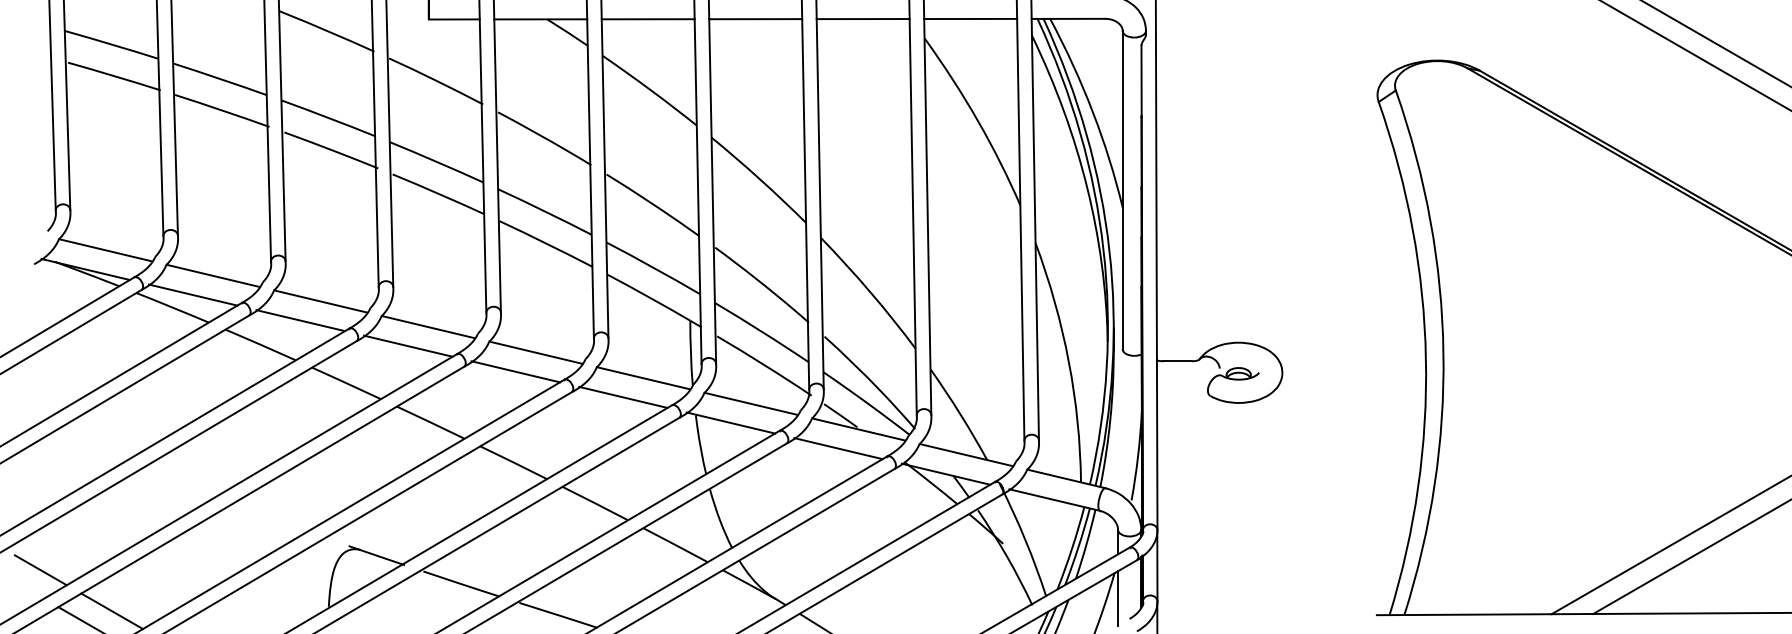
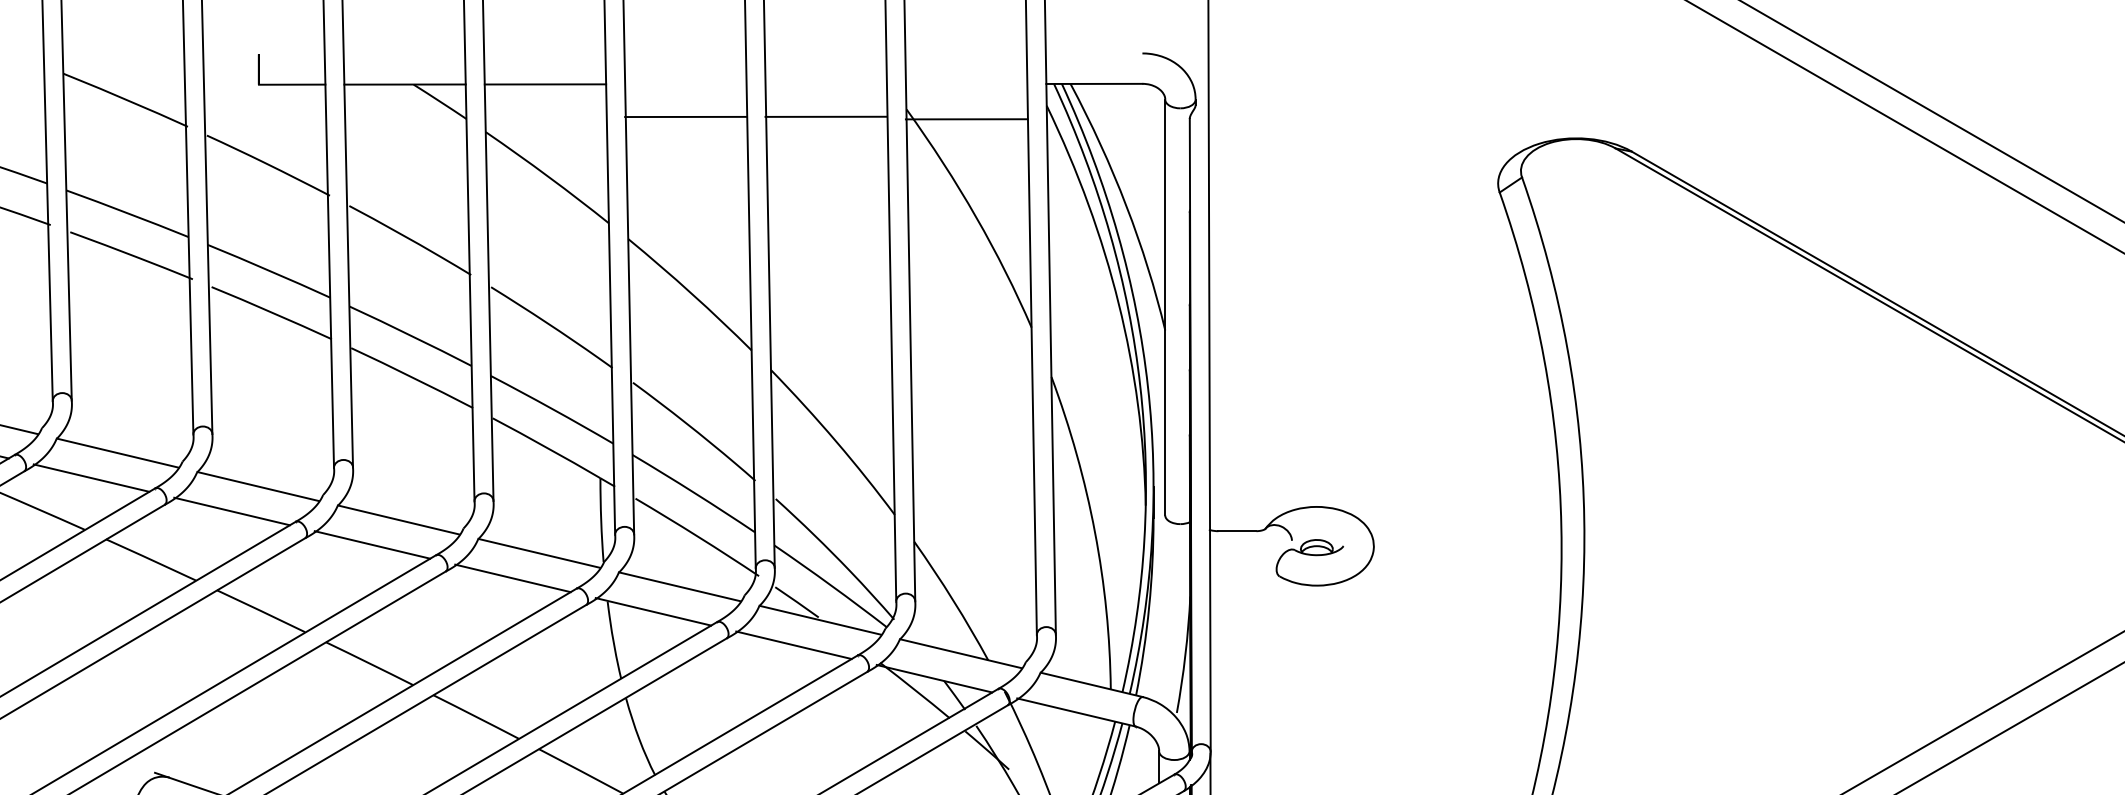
line: (970, 18) -> (966, 118), moved
line: (755, 19) -> (685, 117), moved
line: (862, 19) -> (825, 117), moved

